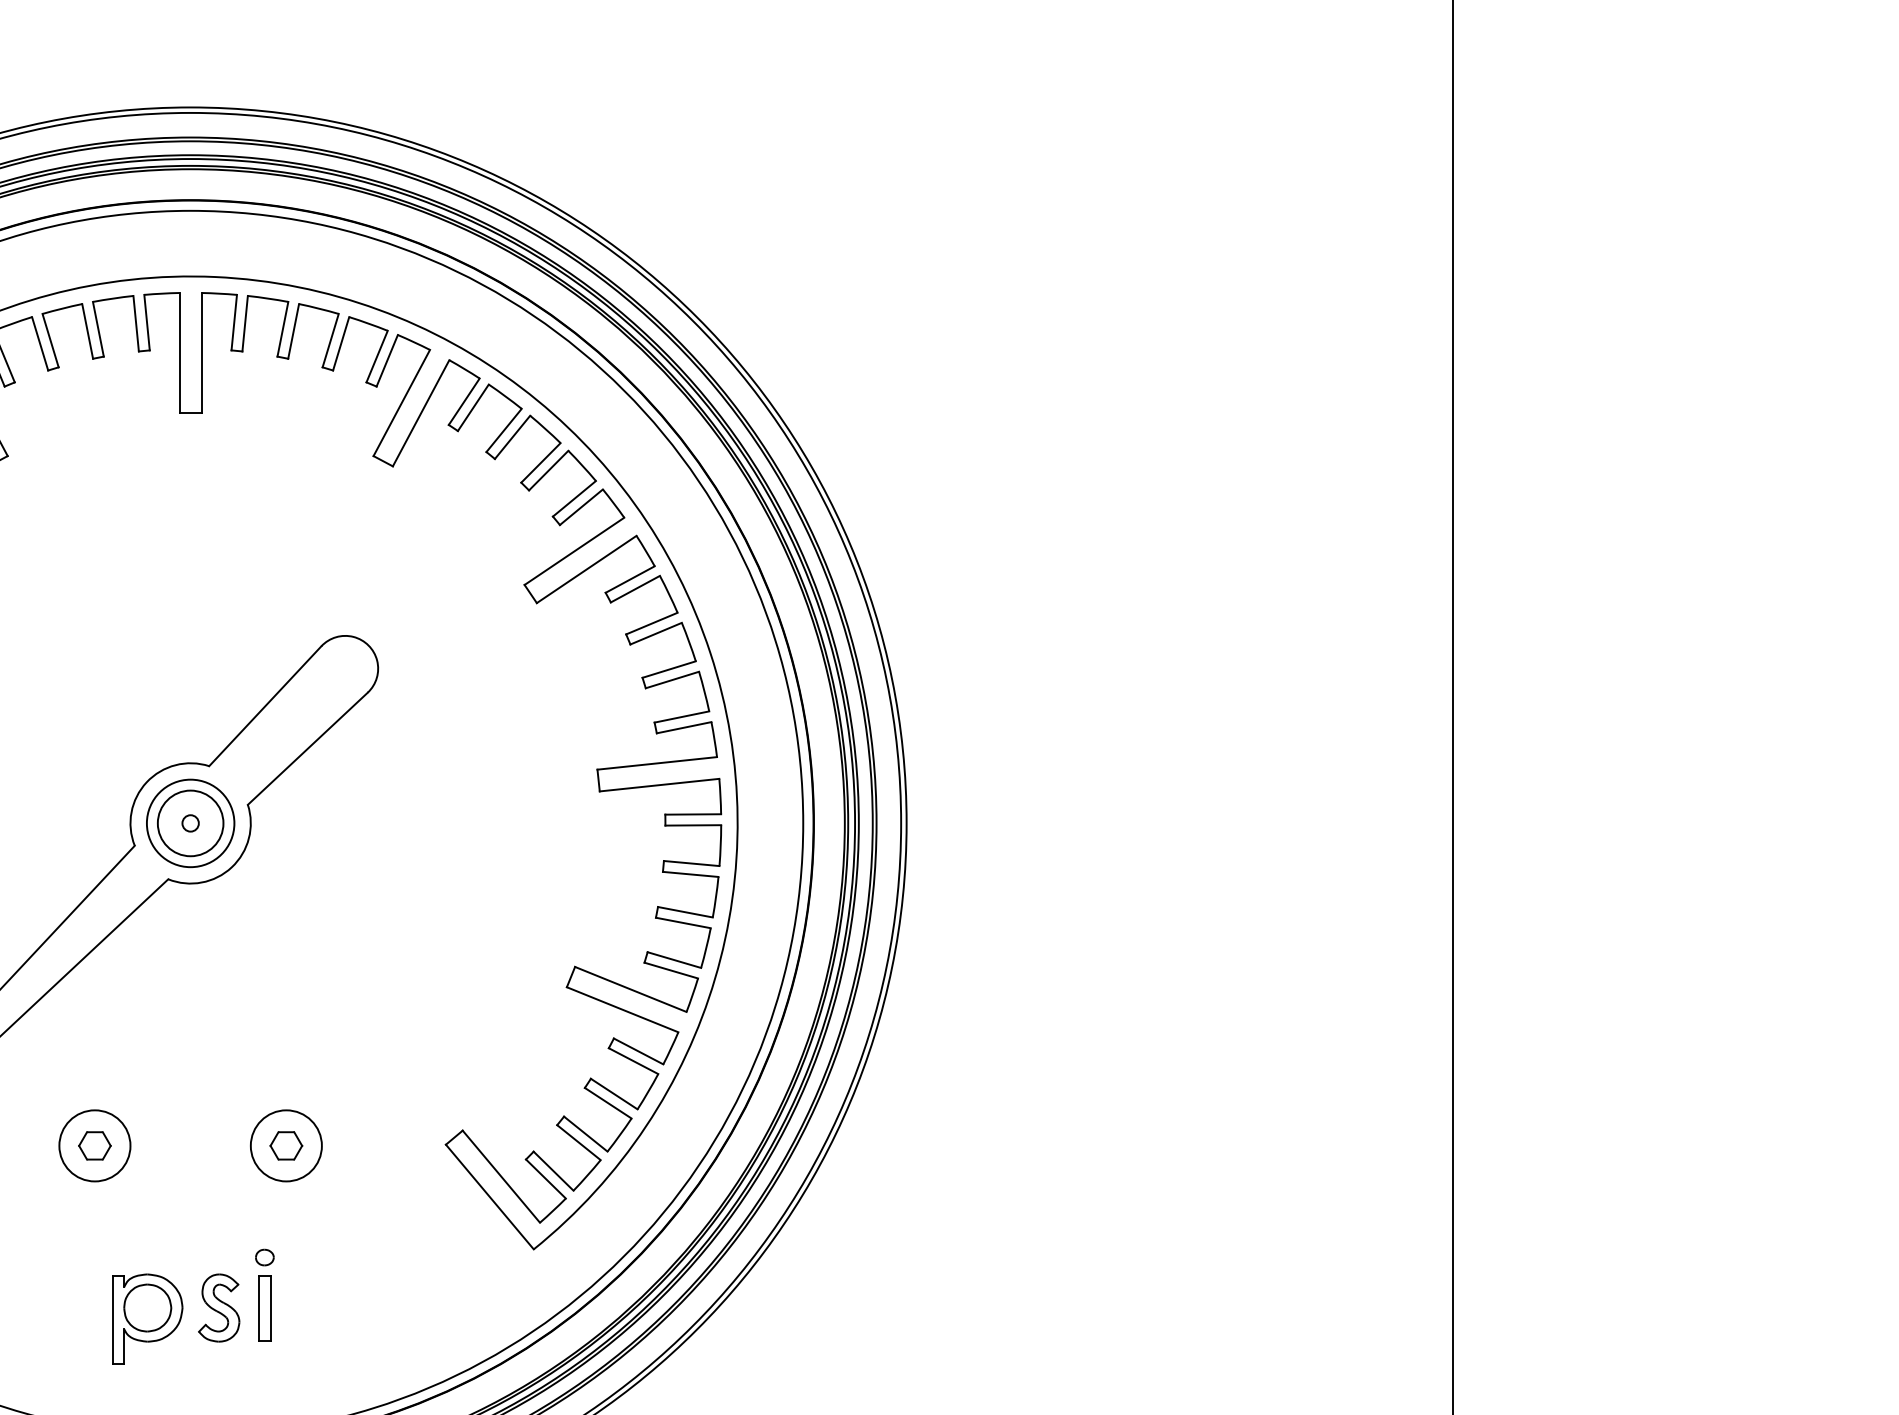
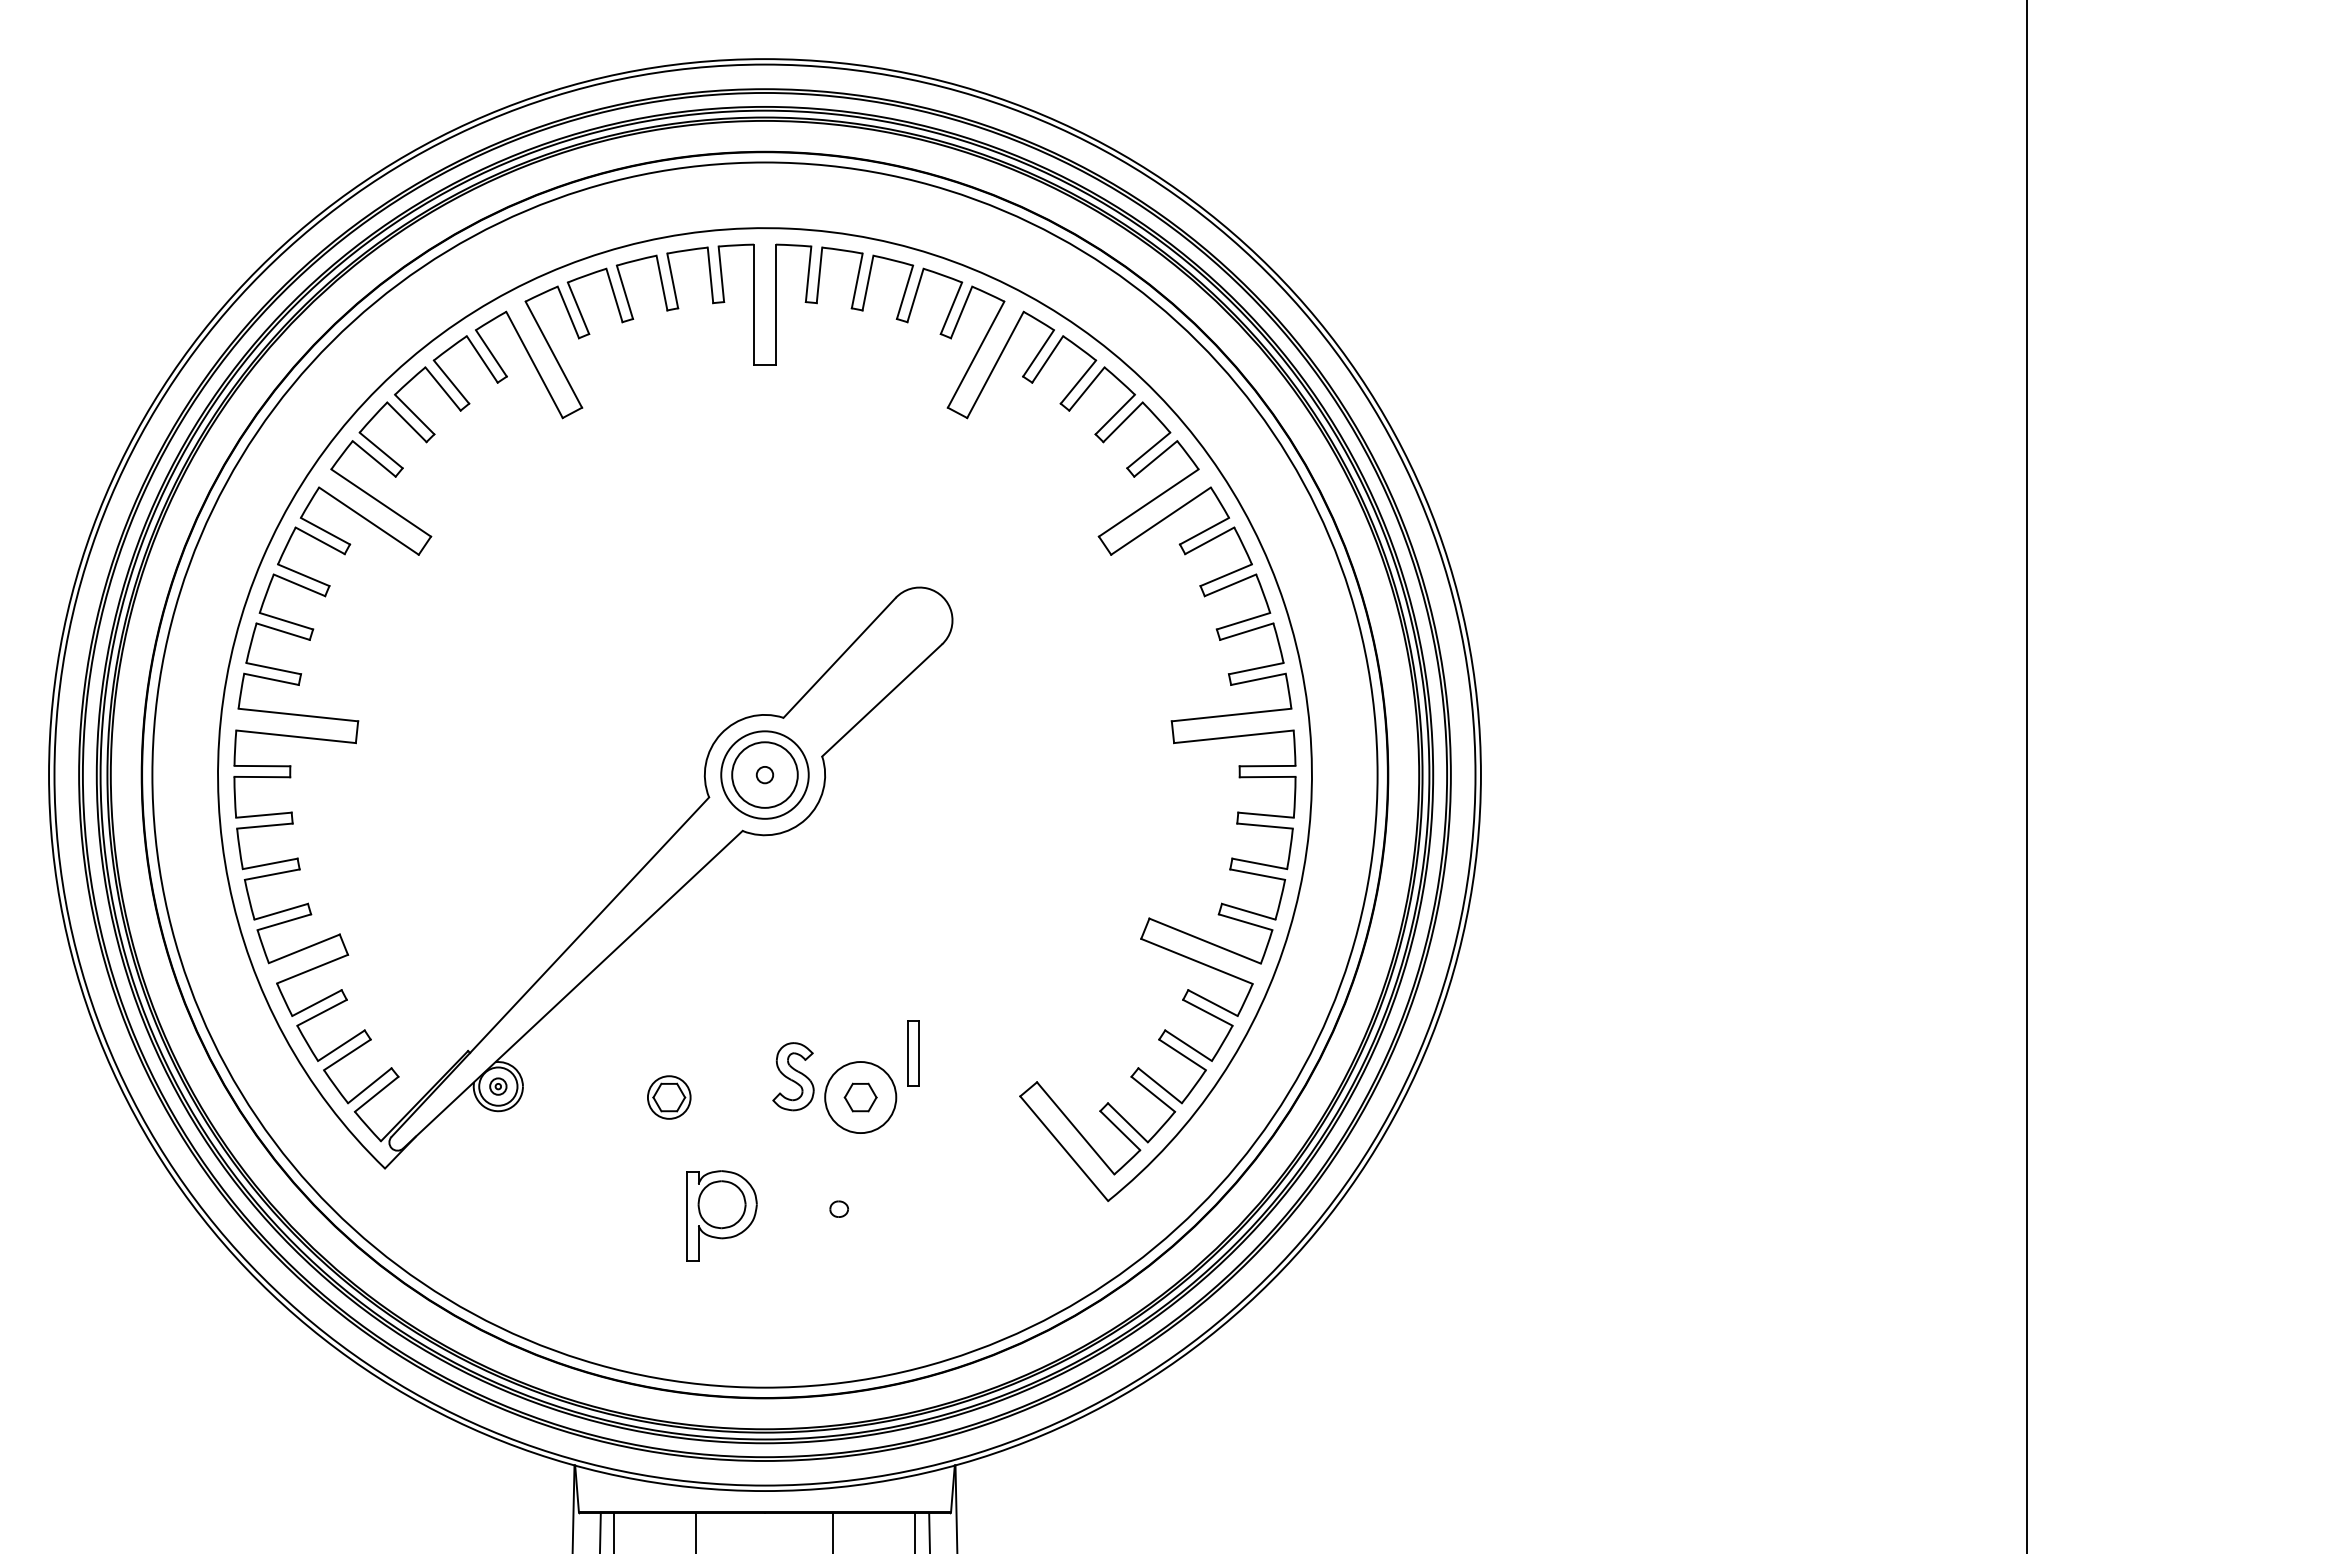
circle: (94, 1145) -> (668, 1097), size x0.6
part: (219, 1307) -> (793, 1076), moved
part: (265, 1307) -> (913, 1053), moved
part: (147, 1318) -> (721, 1215), moved

